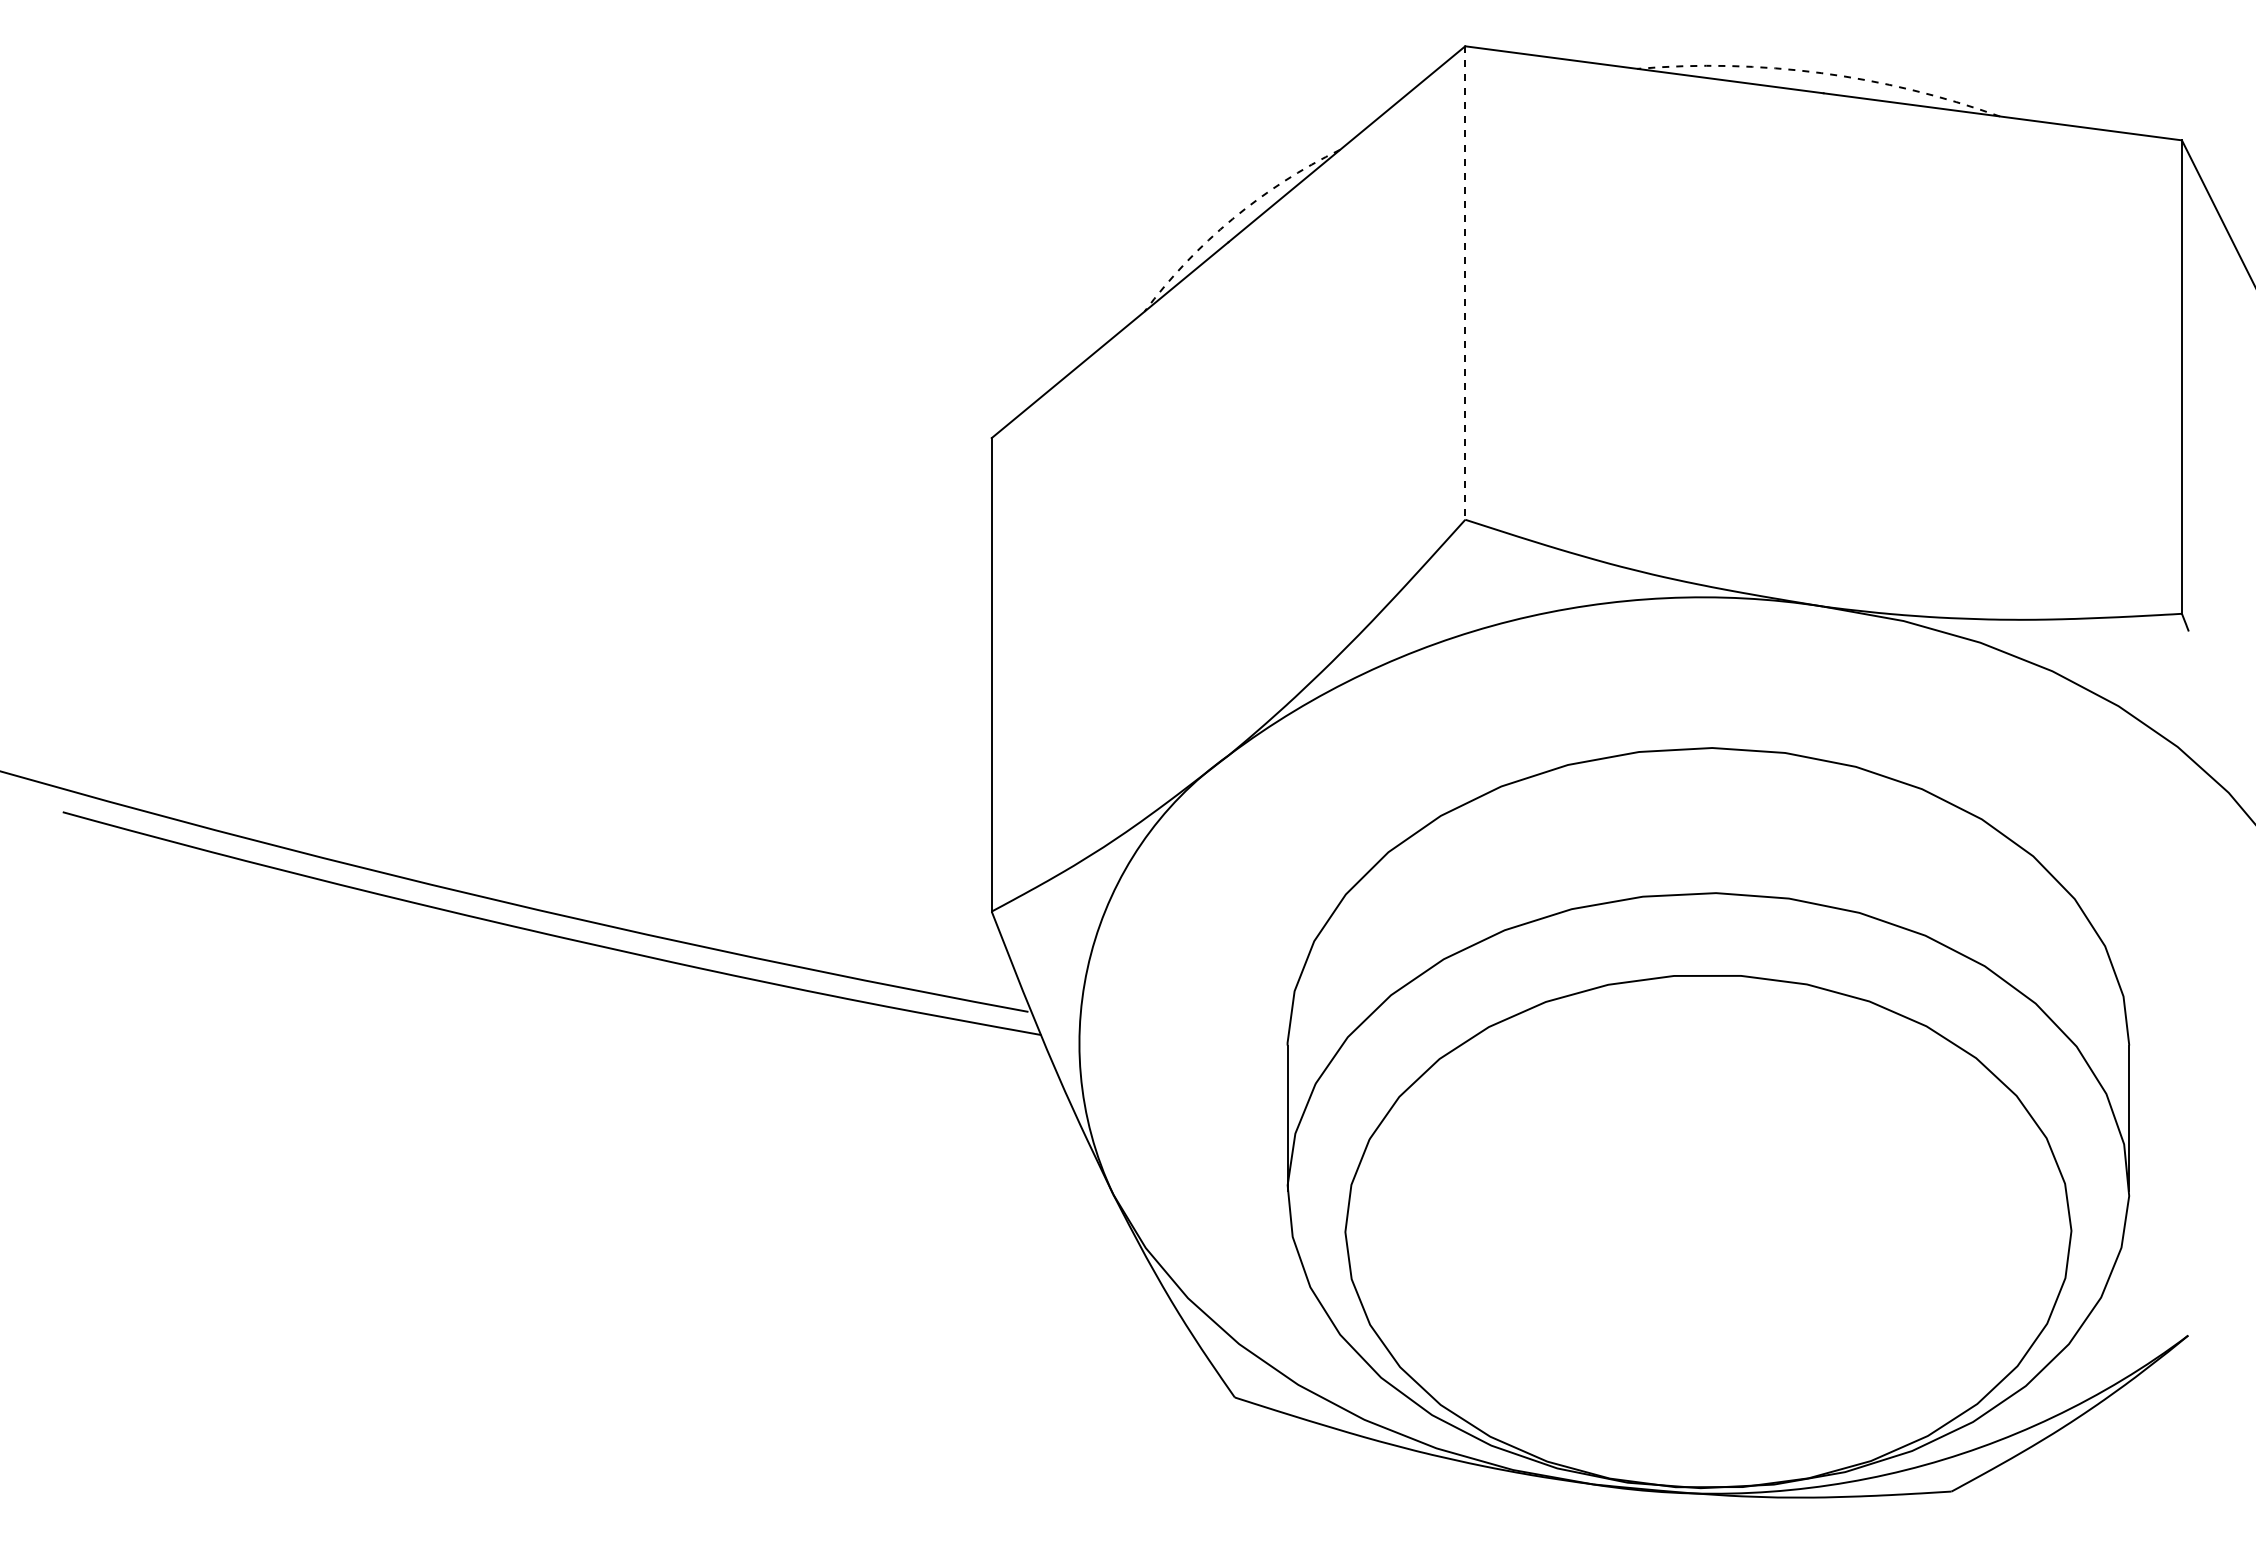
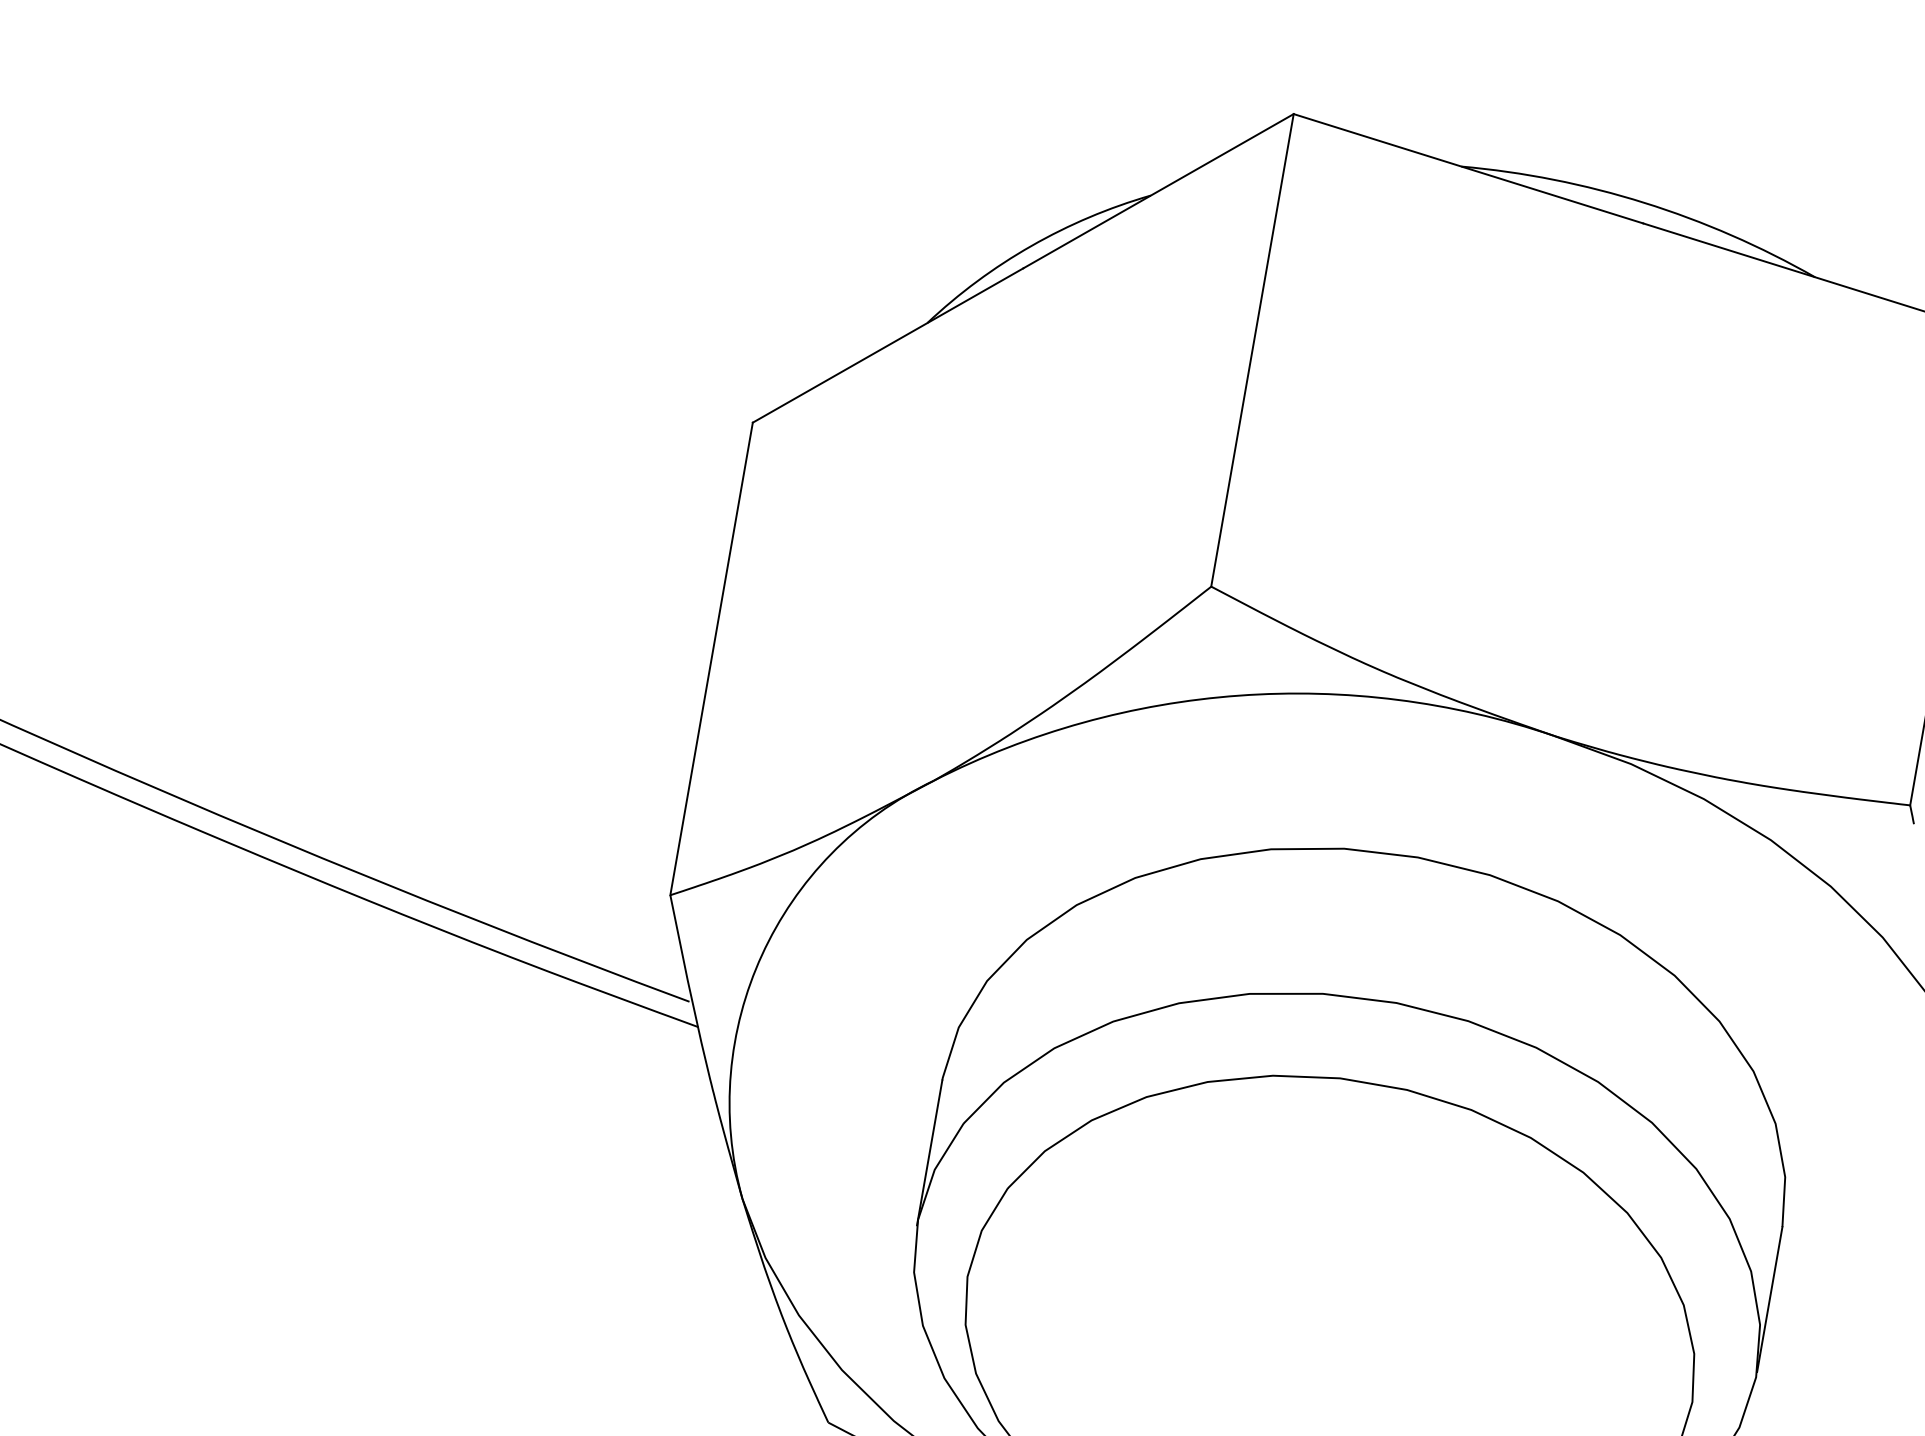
arc: (1821, 73) -> (1644, 203), dashed -> solid
arc: (1232, 219) -> (1031, 246), dashed -> solid
line: (1465, 283) -> (1252, 350), dashed -> solid

